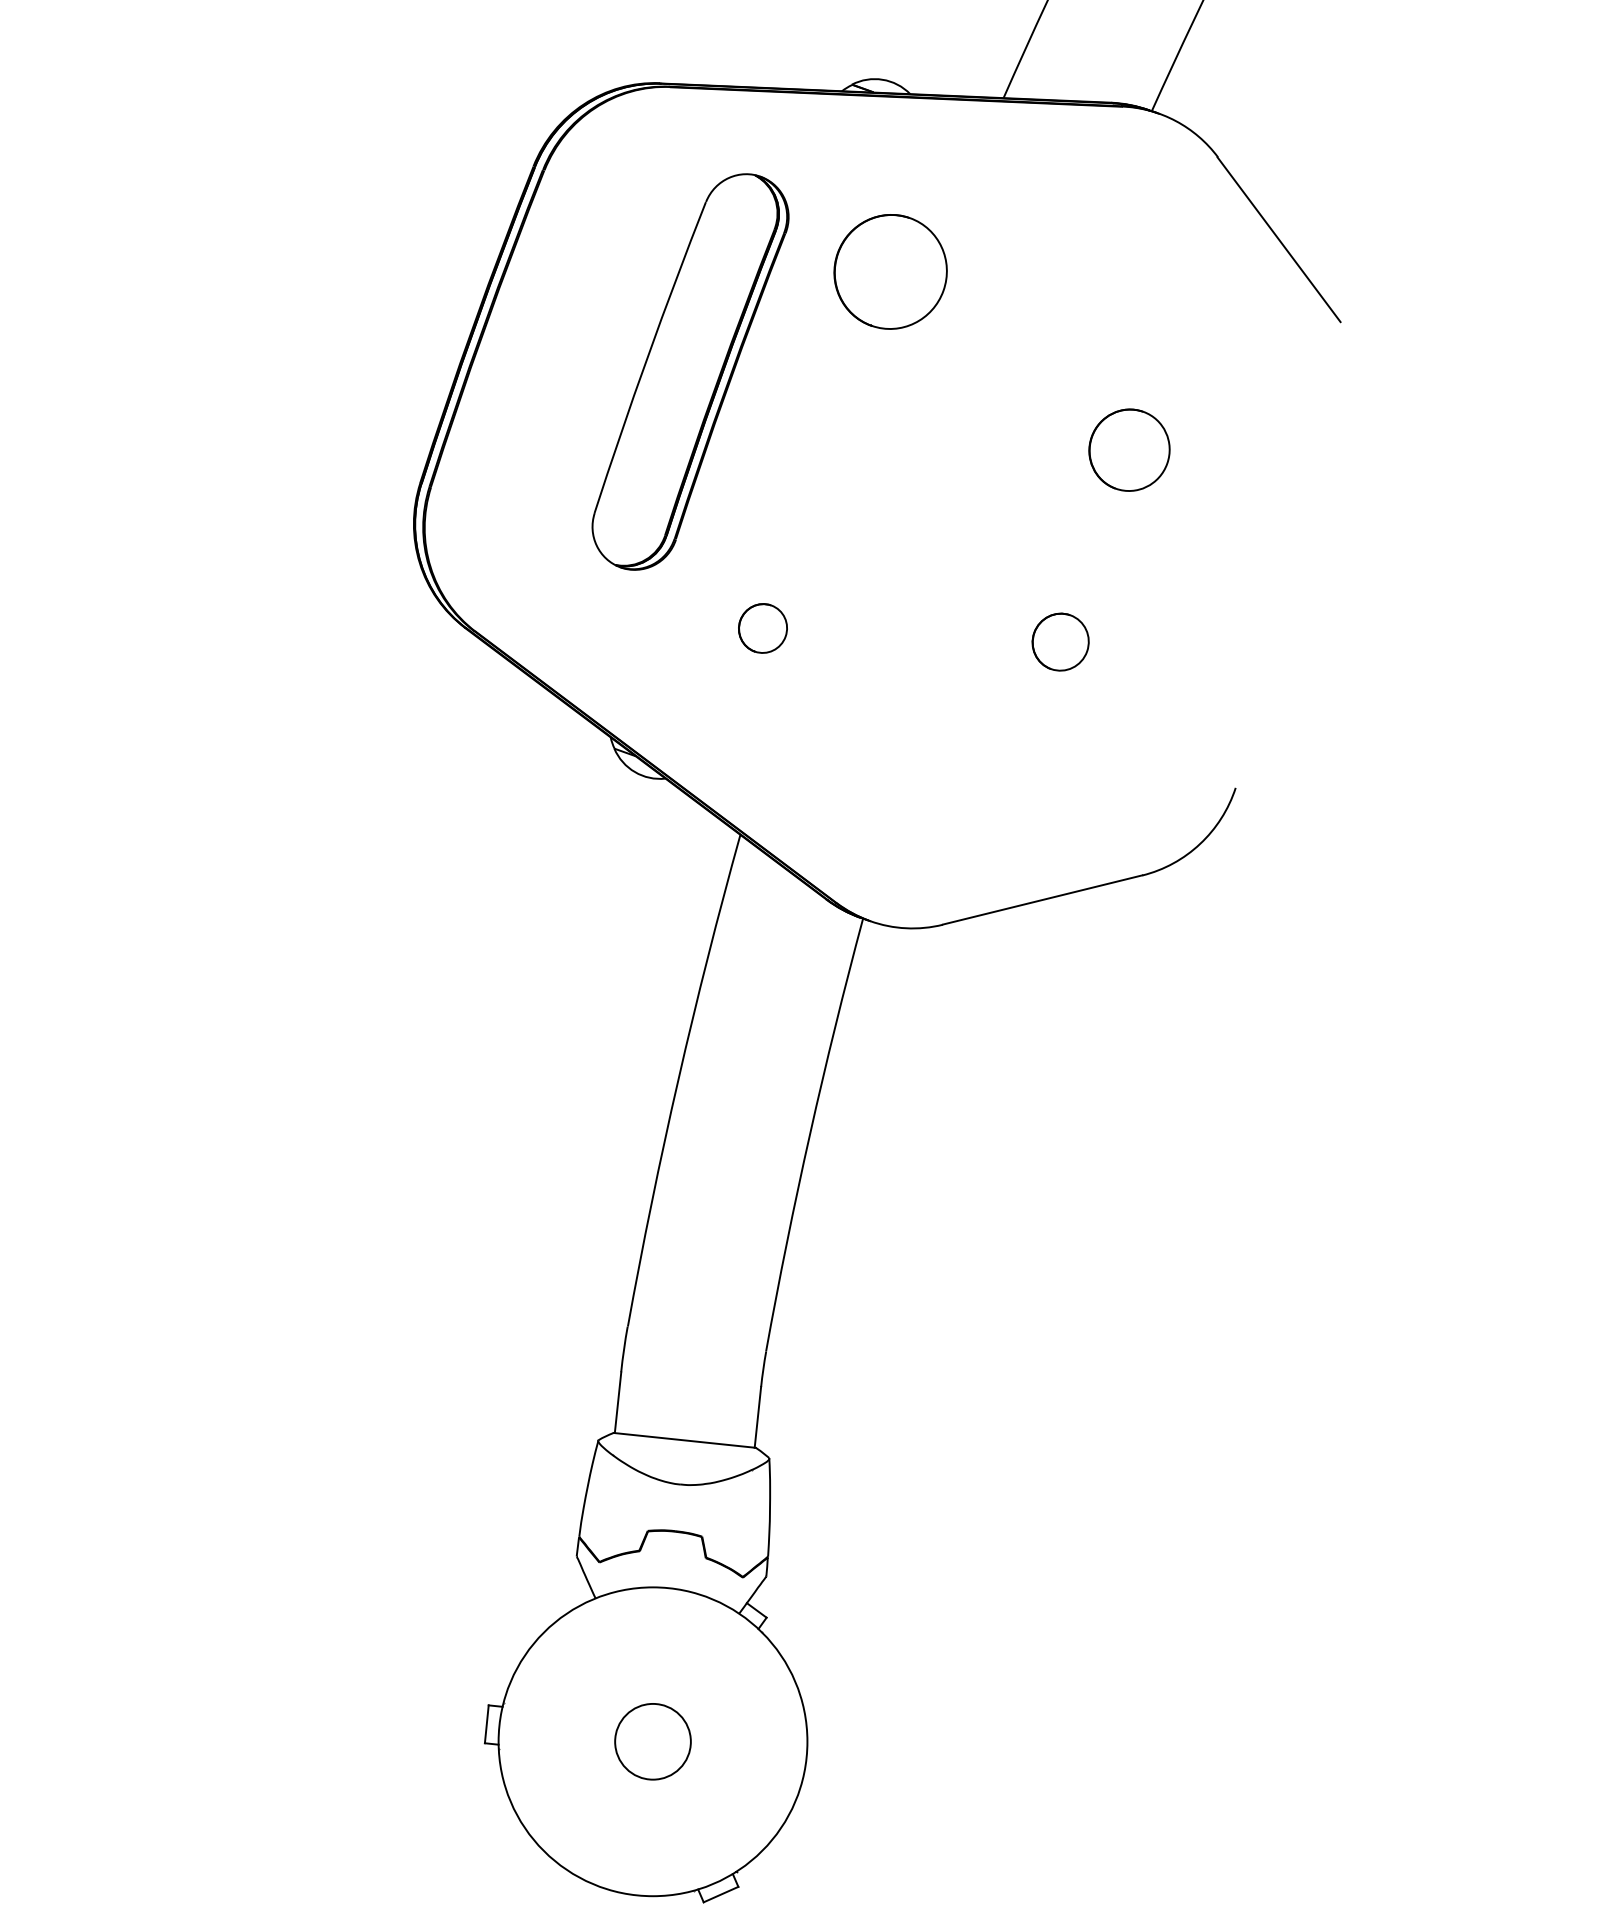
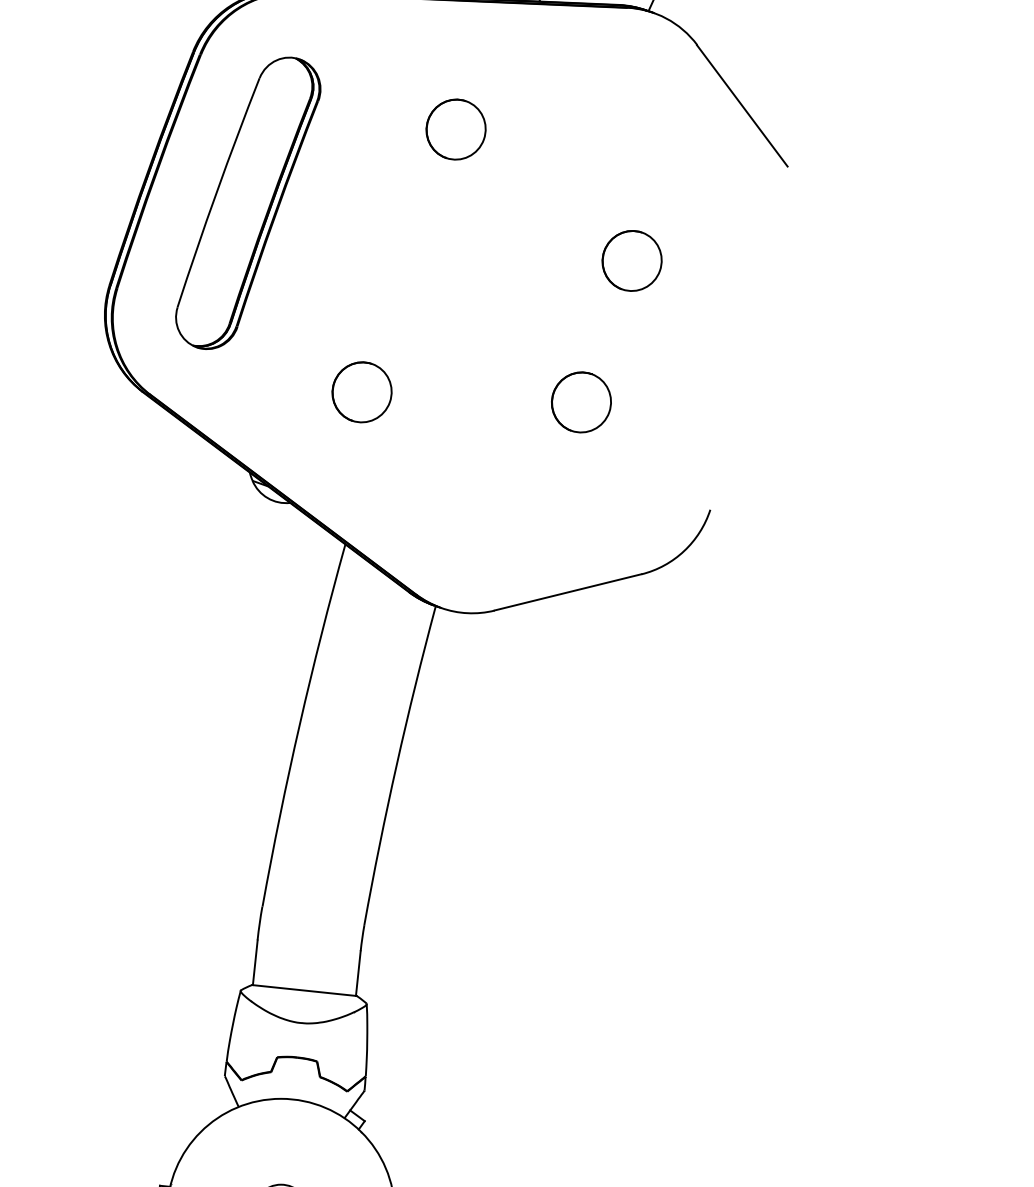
part: (890, 271) -> (456, 129), size x0.71
part: (690, 371) -> (248, 202), moved
part: (762, 628) -> (361, 392), size x1.67
part: (1060, 641) -> (581, 401), size x1.43

